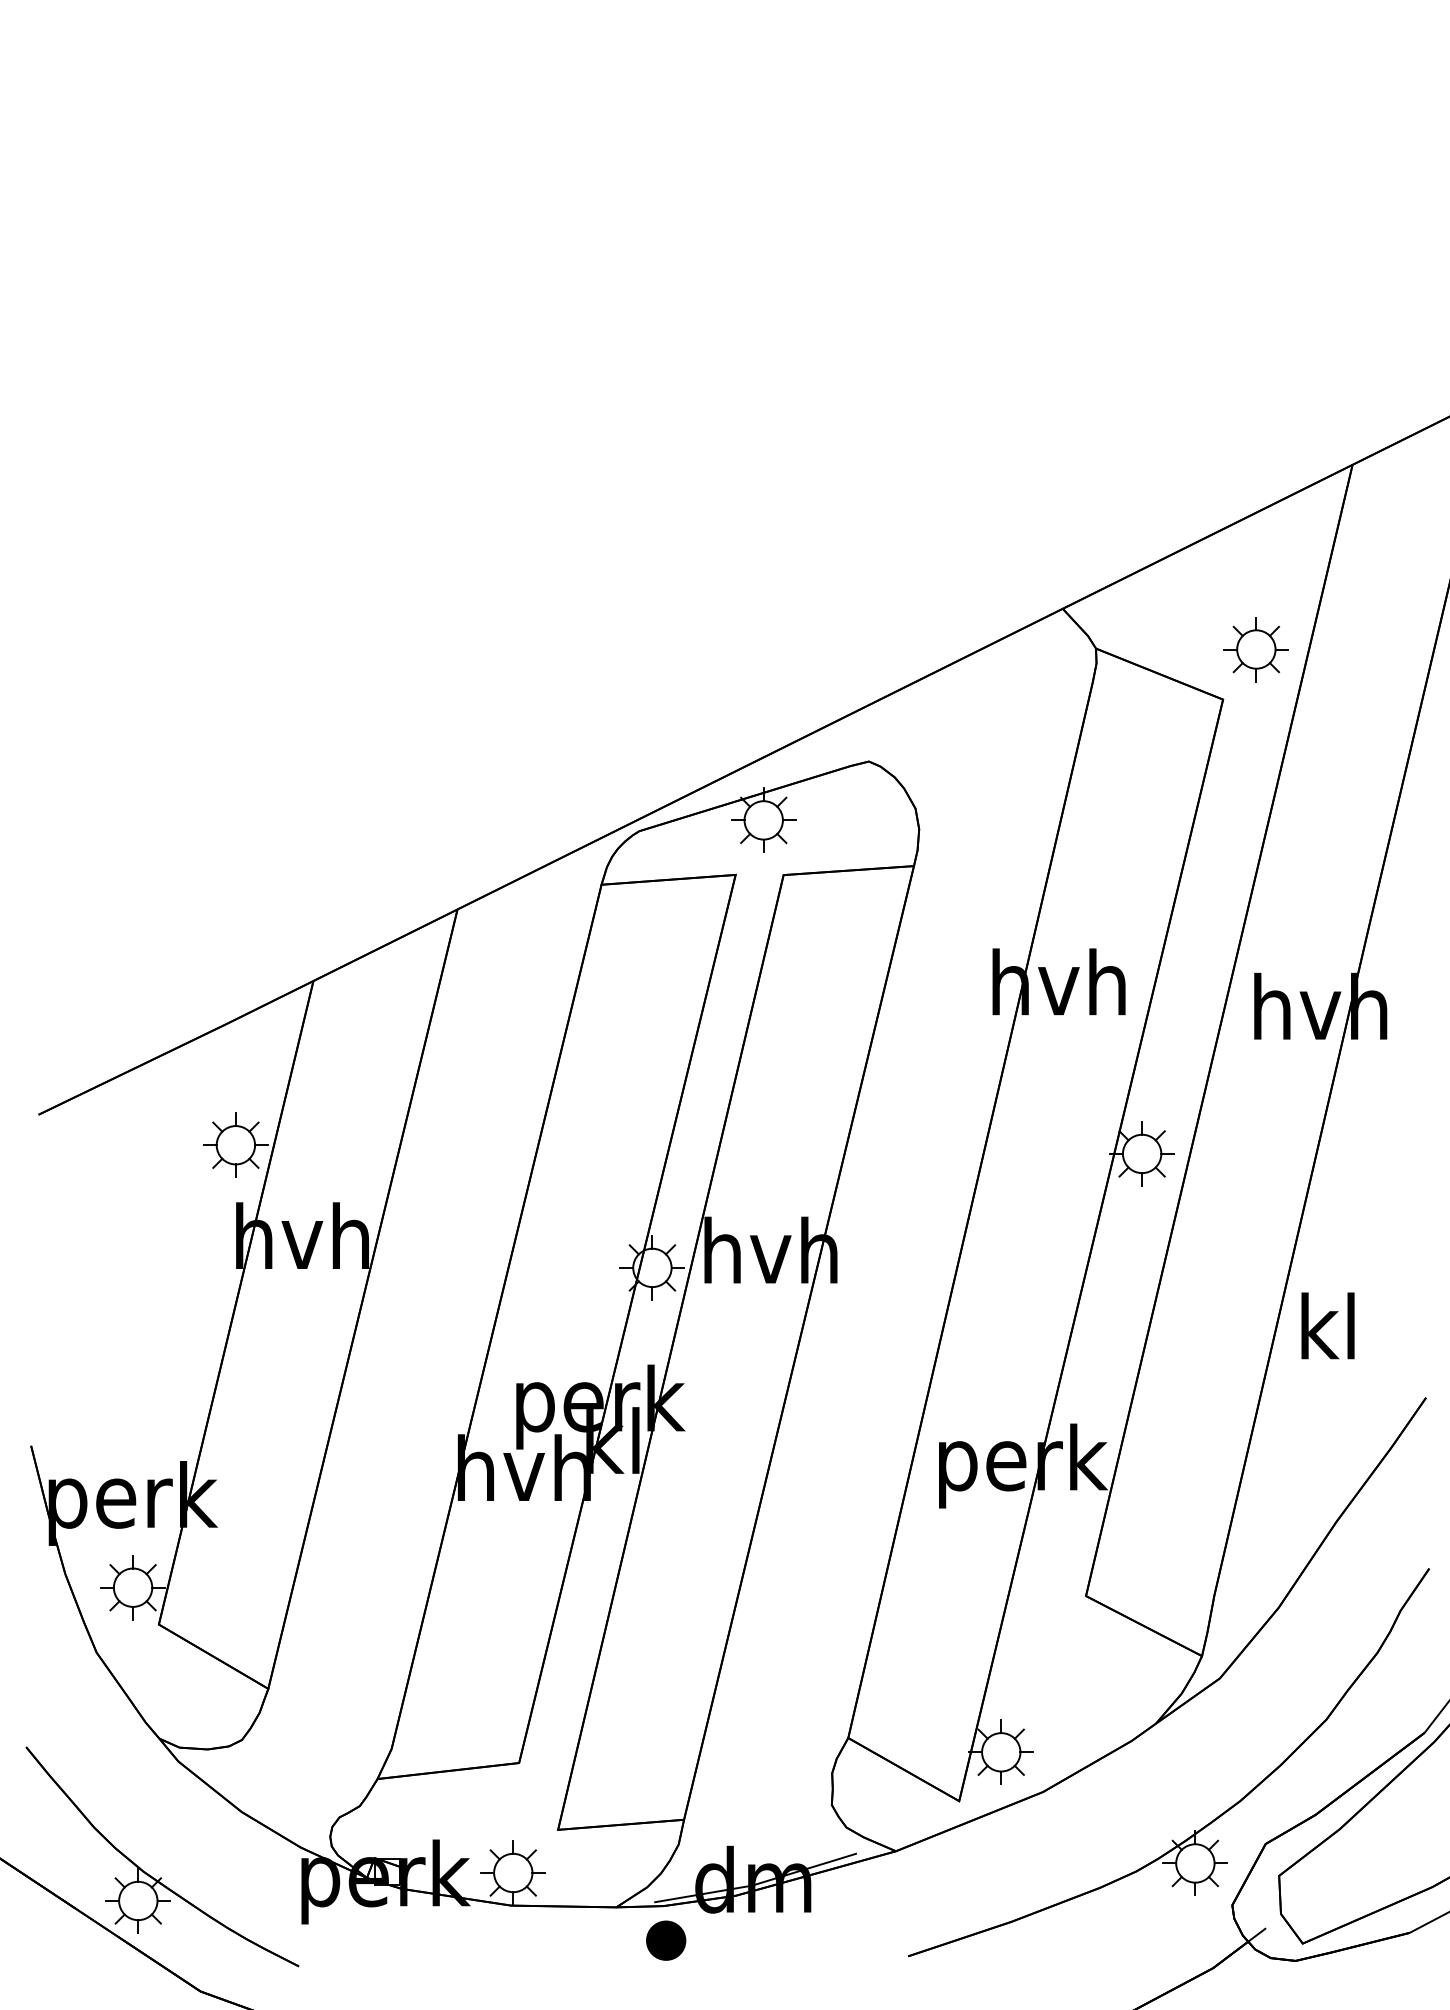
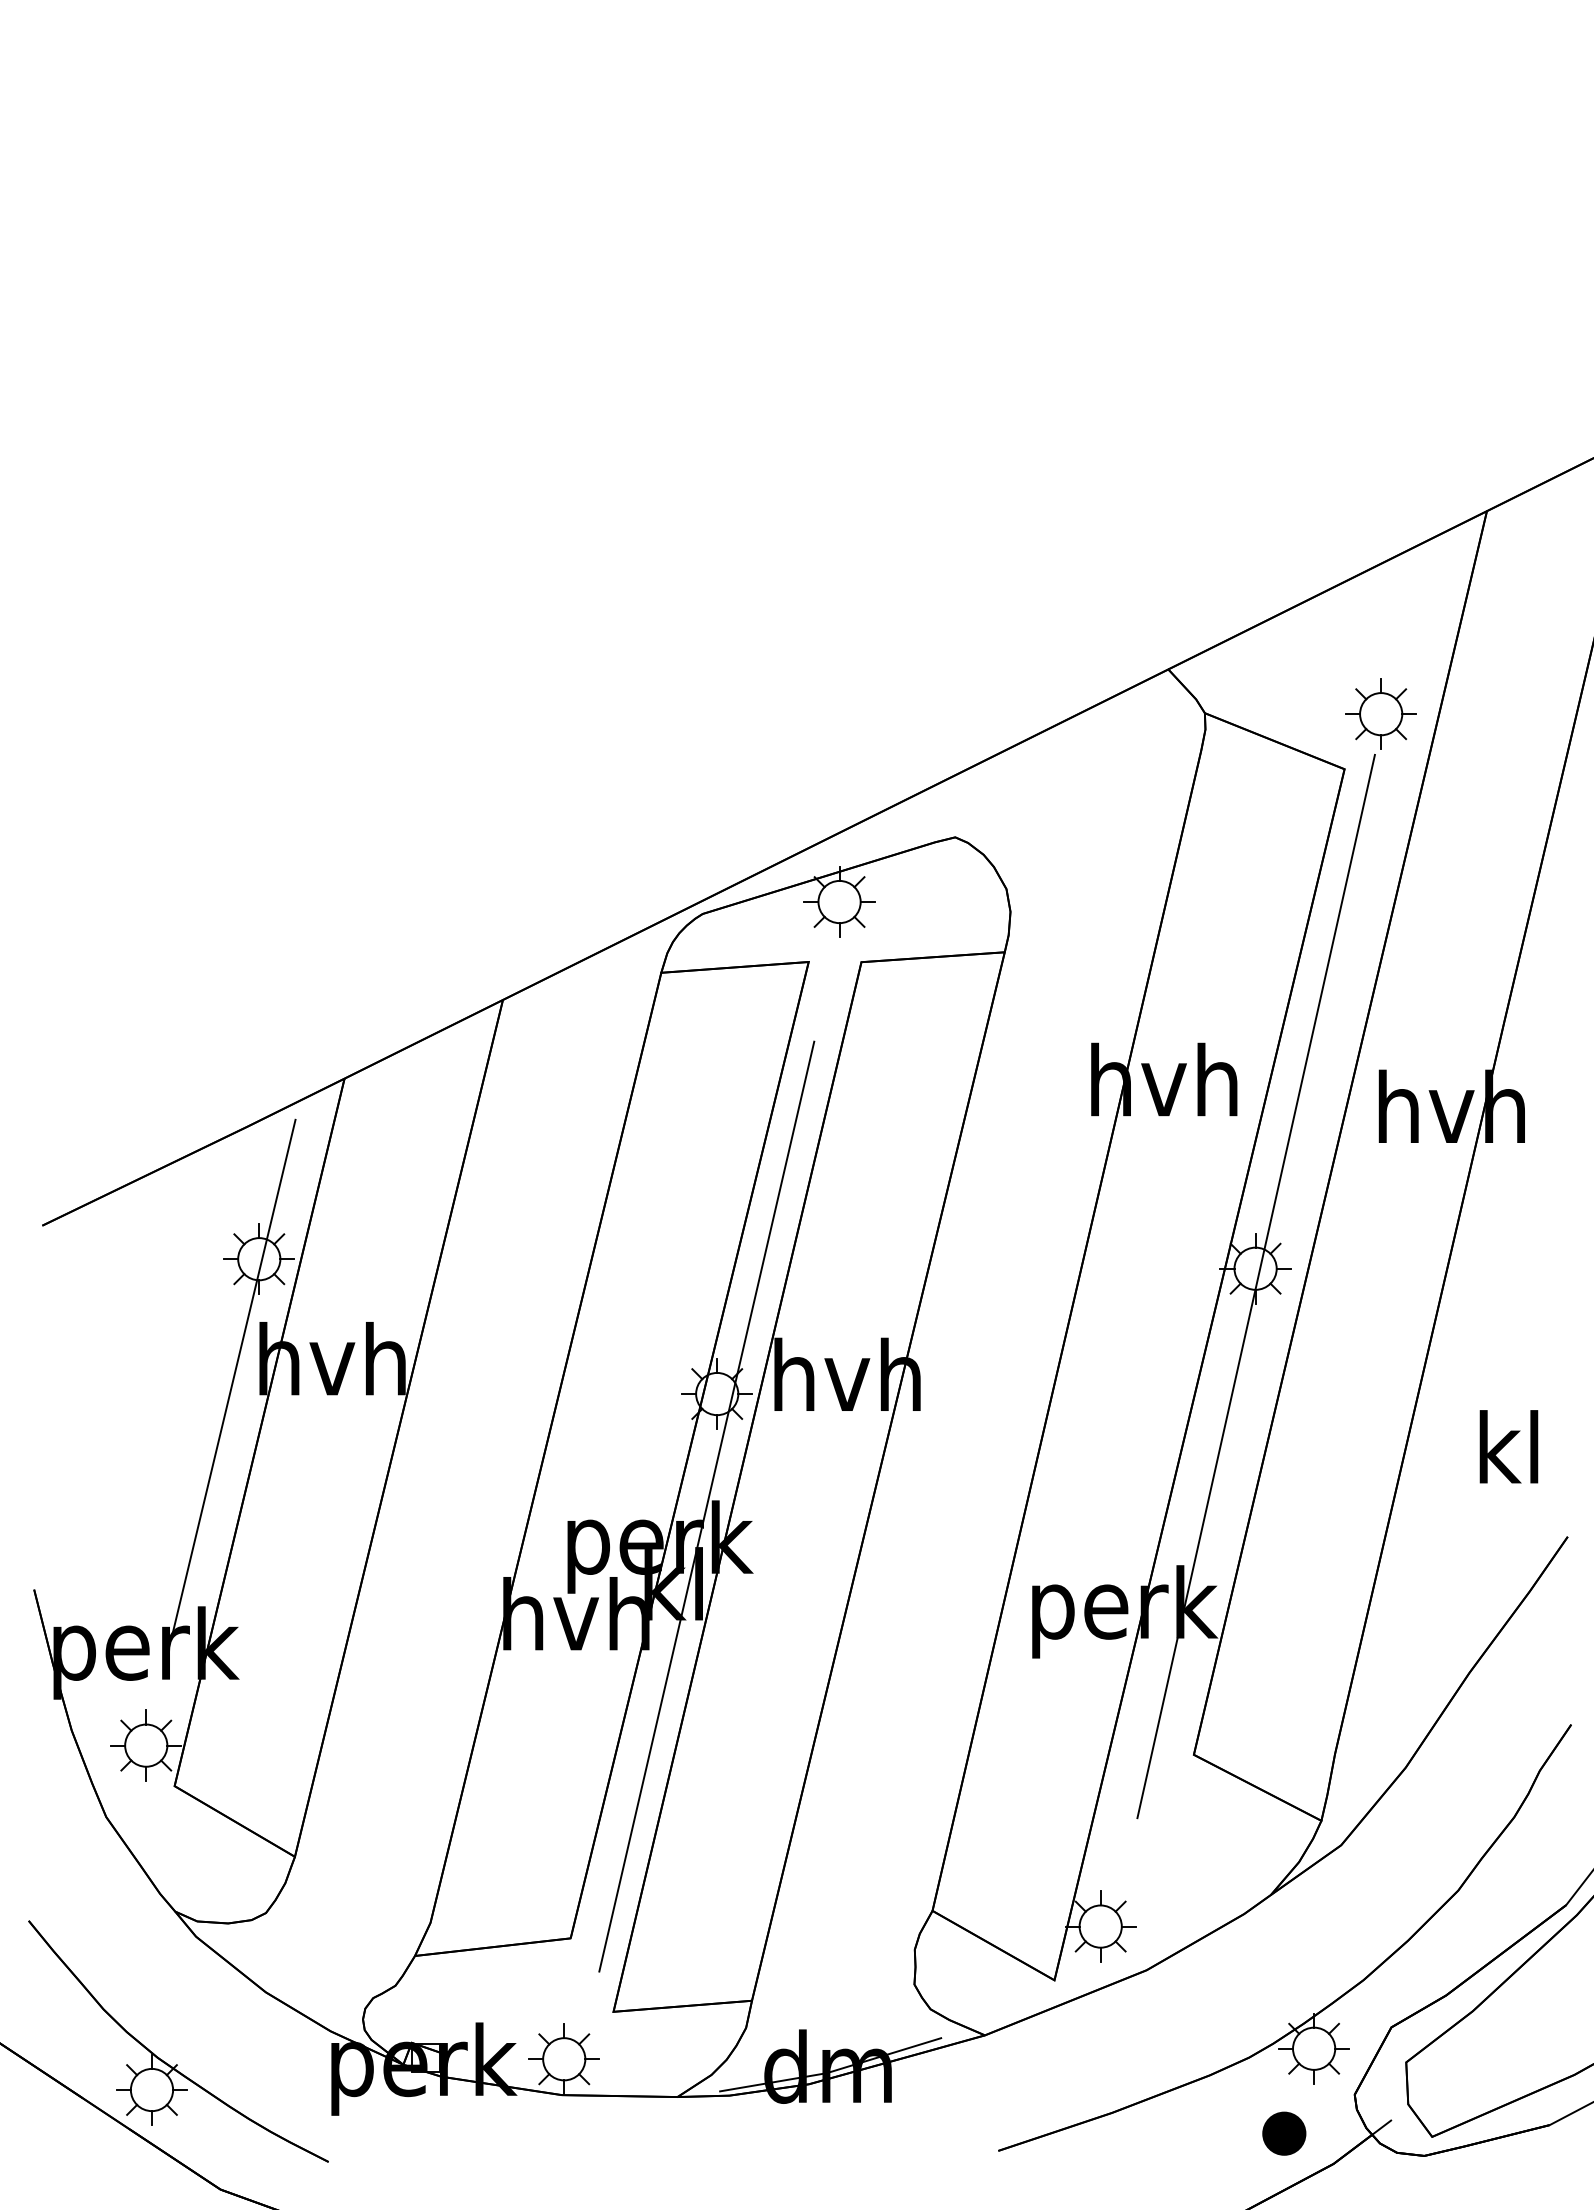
line: (1142, 1170) -> (1255, 1286), added
line: (212, 1254) -> (233, 1379), added
text: (1327, 1325) -> (1508, 1446), moved
line: (642, 1370) -> (706, 1506), added
part: (666, 1940) -> (1284, 2133), moved

